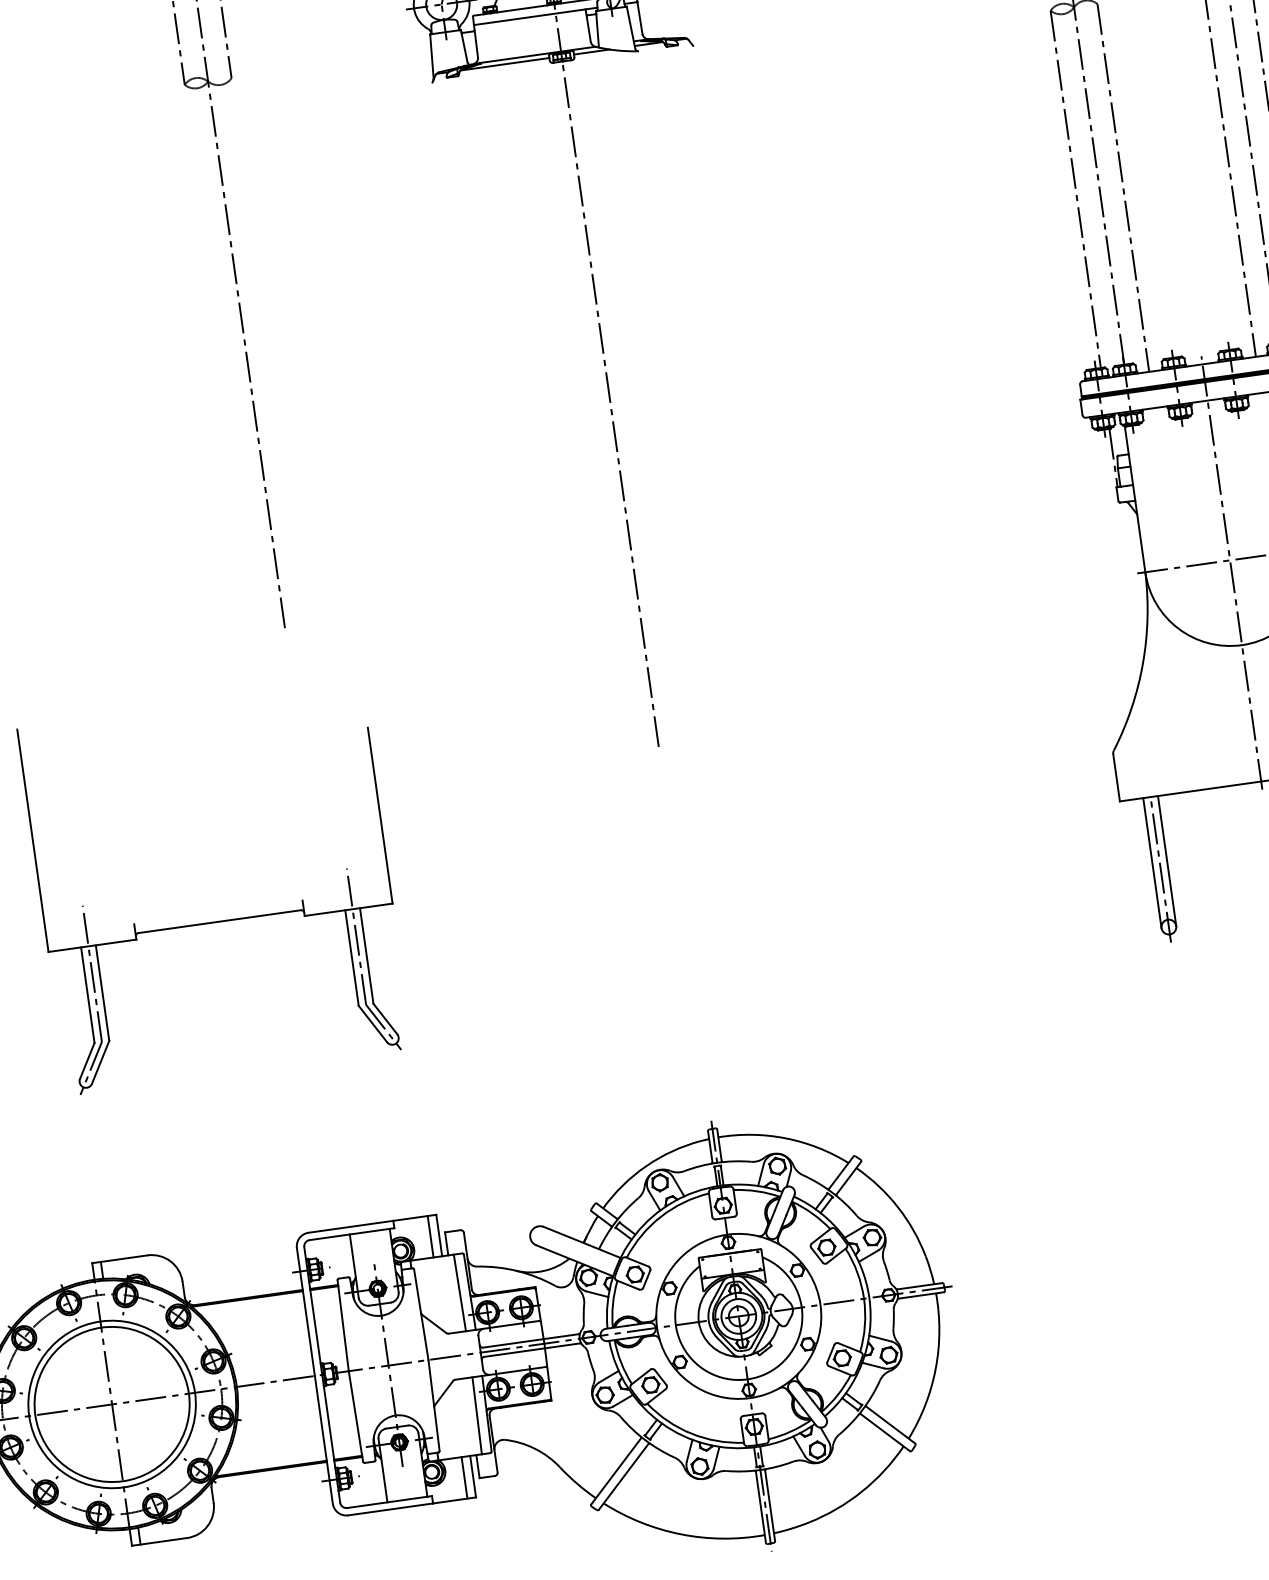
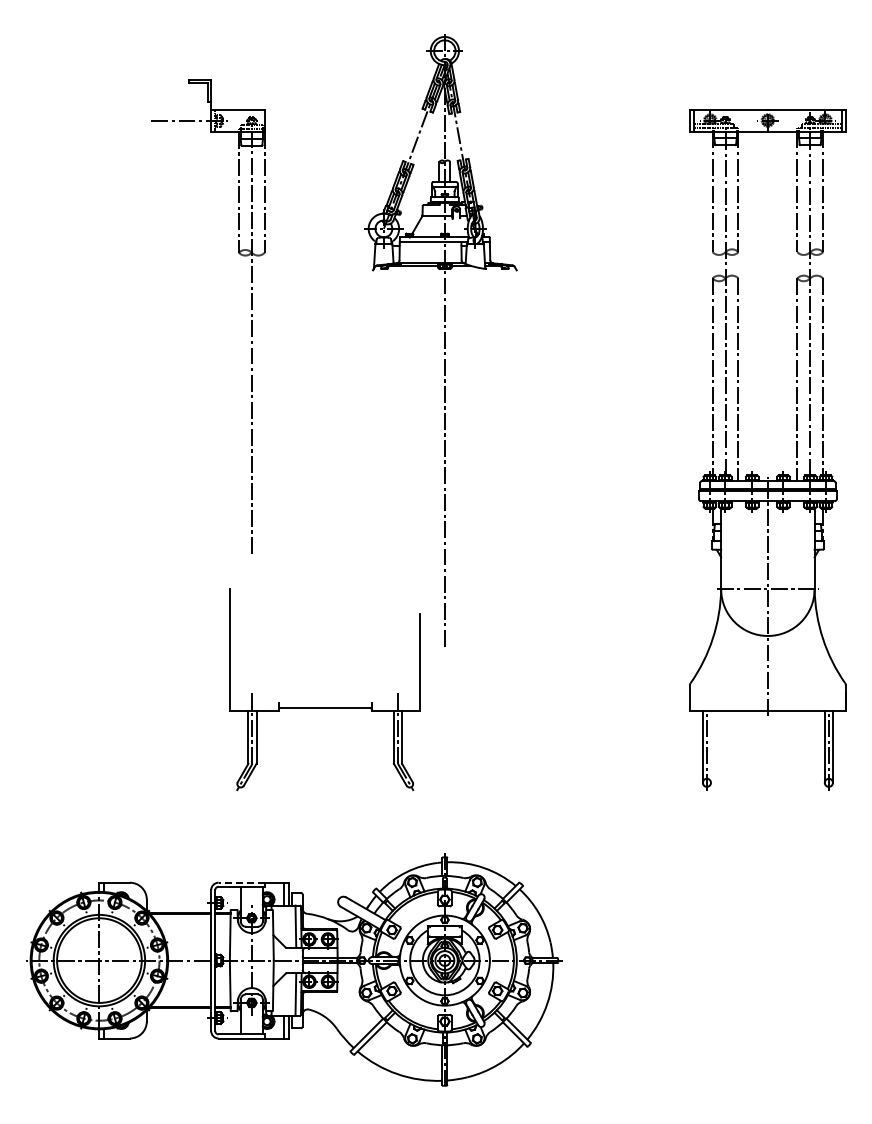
line: (1167, 860) -> (711, 746), removed
part: (218, 921) -> (324, 707), moved
line: (349, 1226) -> (241, 882), solid -> dashed

